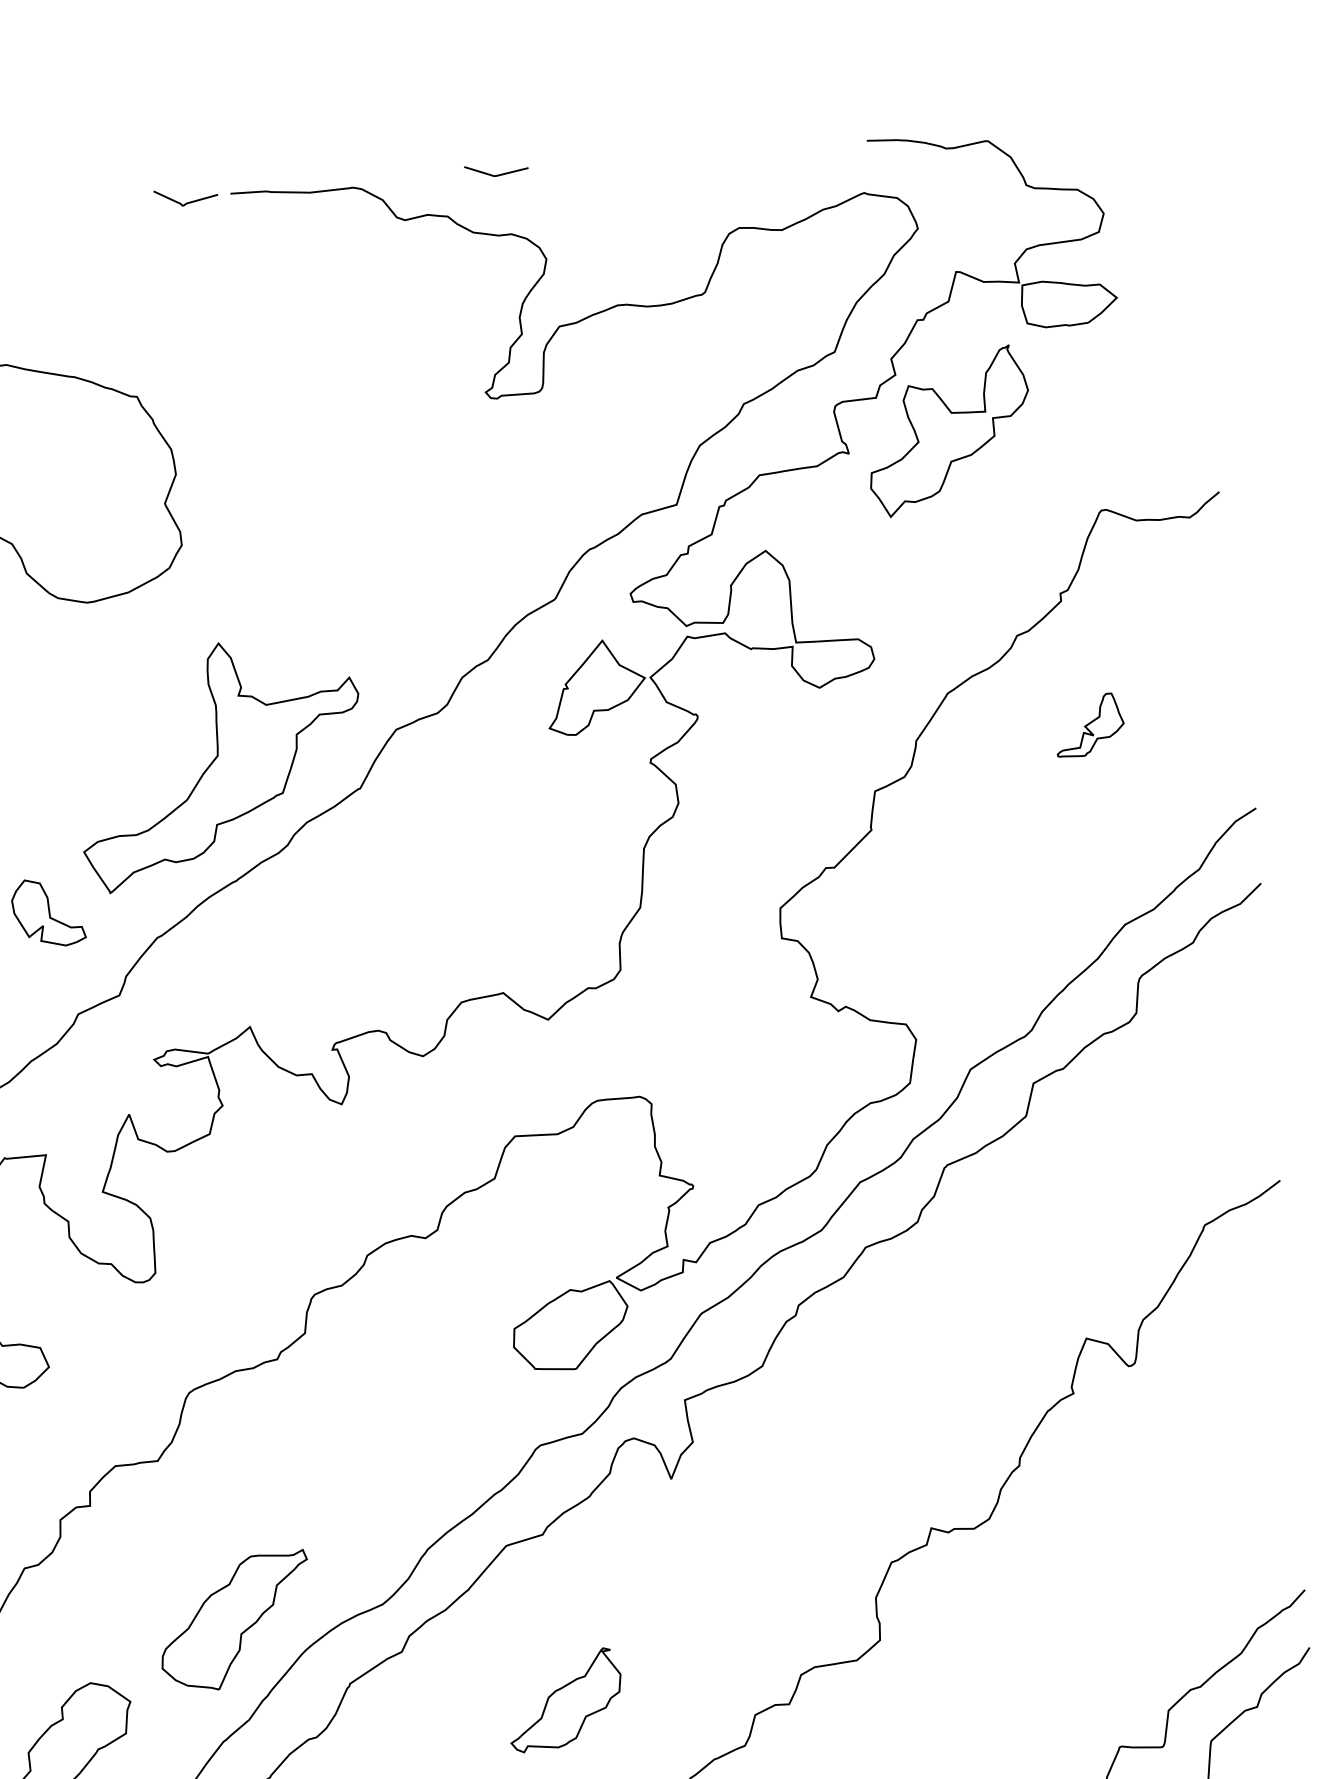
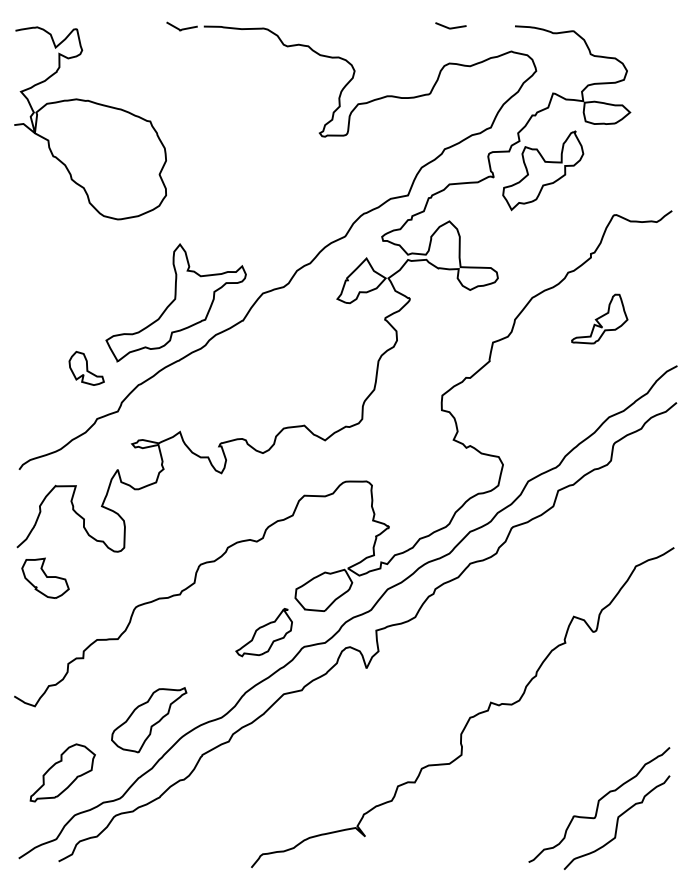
line: (495, 173) -> (450, 27), moved
part: (1088, 724) -> (599, 318), size x1.67
part: (563, 1700) -> (263, 632), moved

